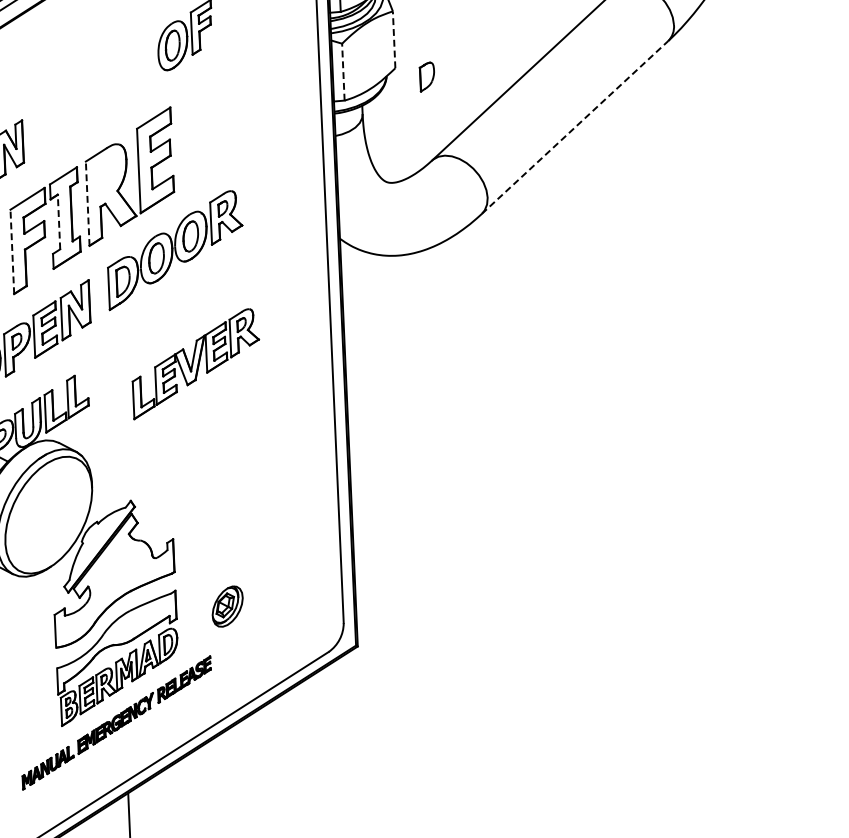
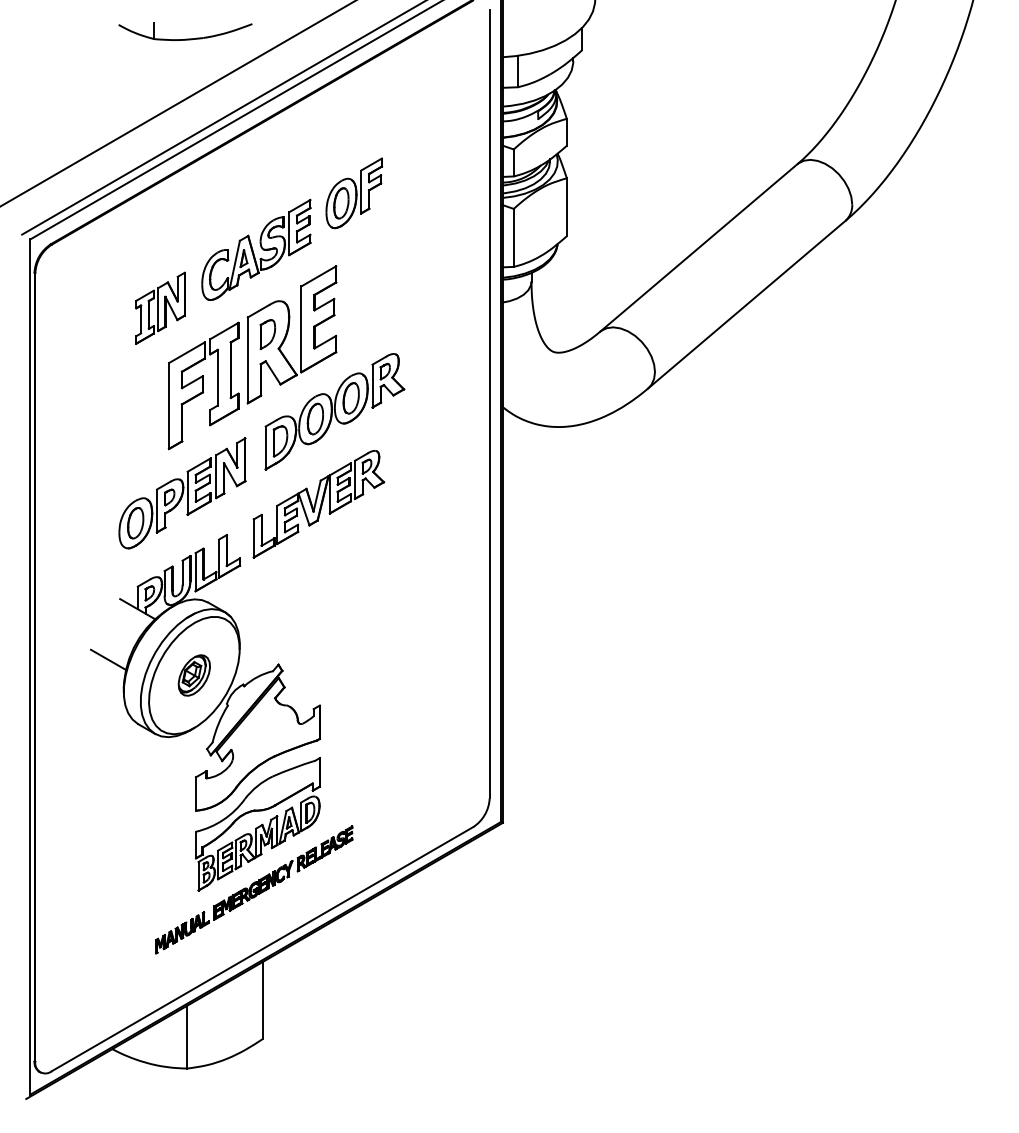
line: (393, 40) -> (566, 207), dashed -> solid
line: (343, 71) -> (513, 237), dashed -> solid
part: (426, 76) -> (267, 334), moved
part: (91, 94) -> (256, 249), added
line: (575, 127) -> (747, 304), dashed -> solid
line: (87, 202) -> (247, 359), dashed -> solid
line: (58, 221) -> (217, 377), dashed -> solid
line: (12, 251) -> (169, 405), dashed -> solid
part: (195, 364) -> (318, 504), moved
part: (226, 606) -> (193, 675), moved

